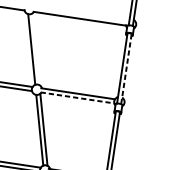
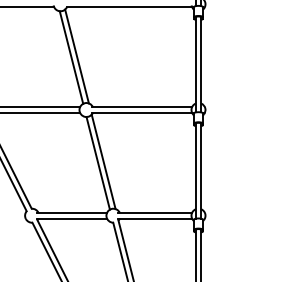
line: (35, 49) -> (76, 56), added
line: (126, 68) -> (201, 64), dashed -> solid
line: (77, 97) -> (142, 112), dashed -> solid

